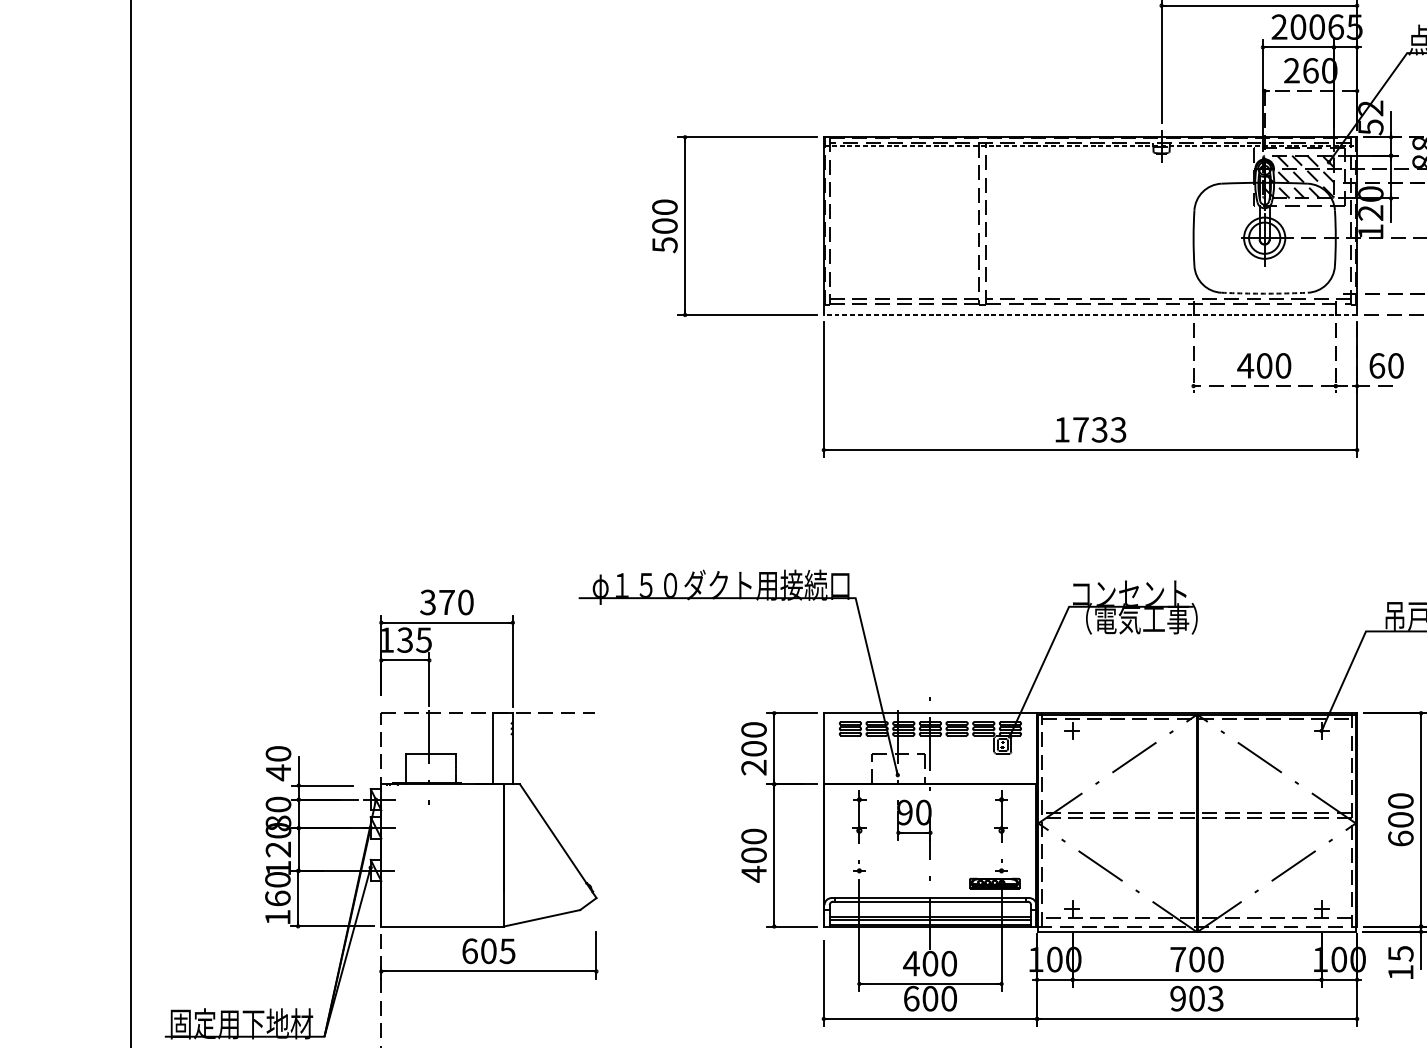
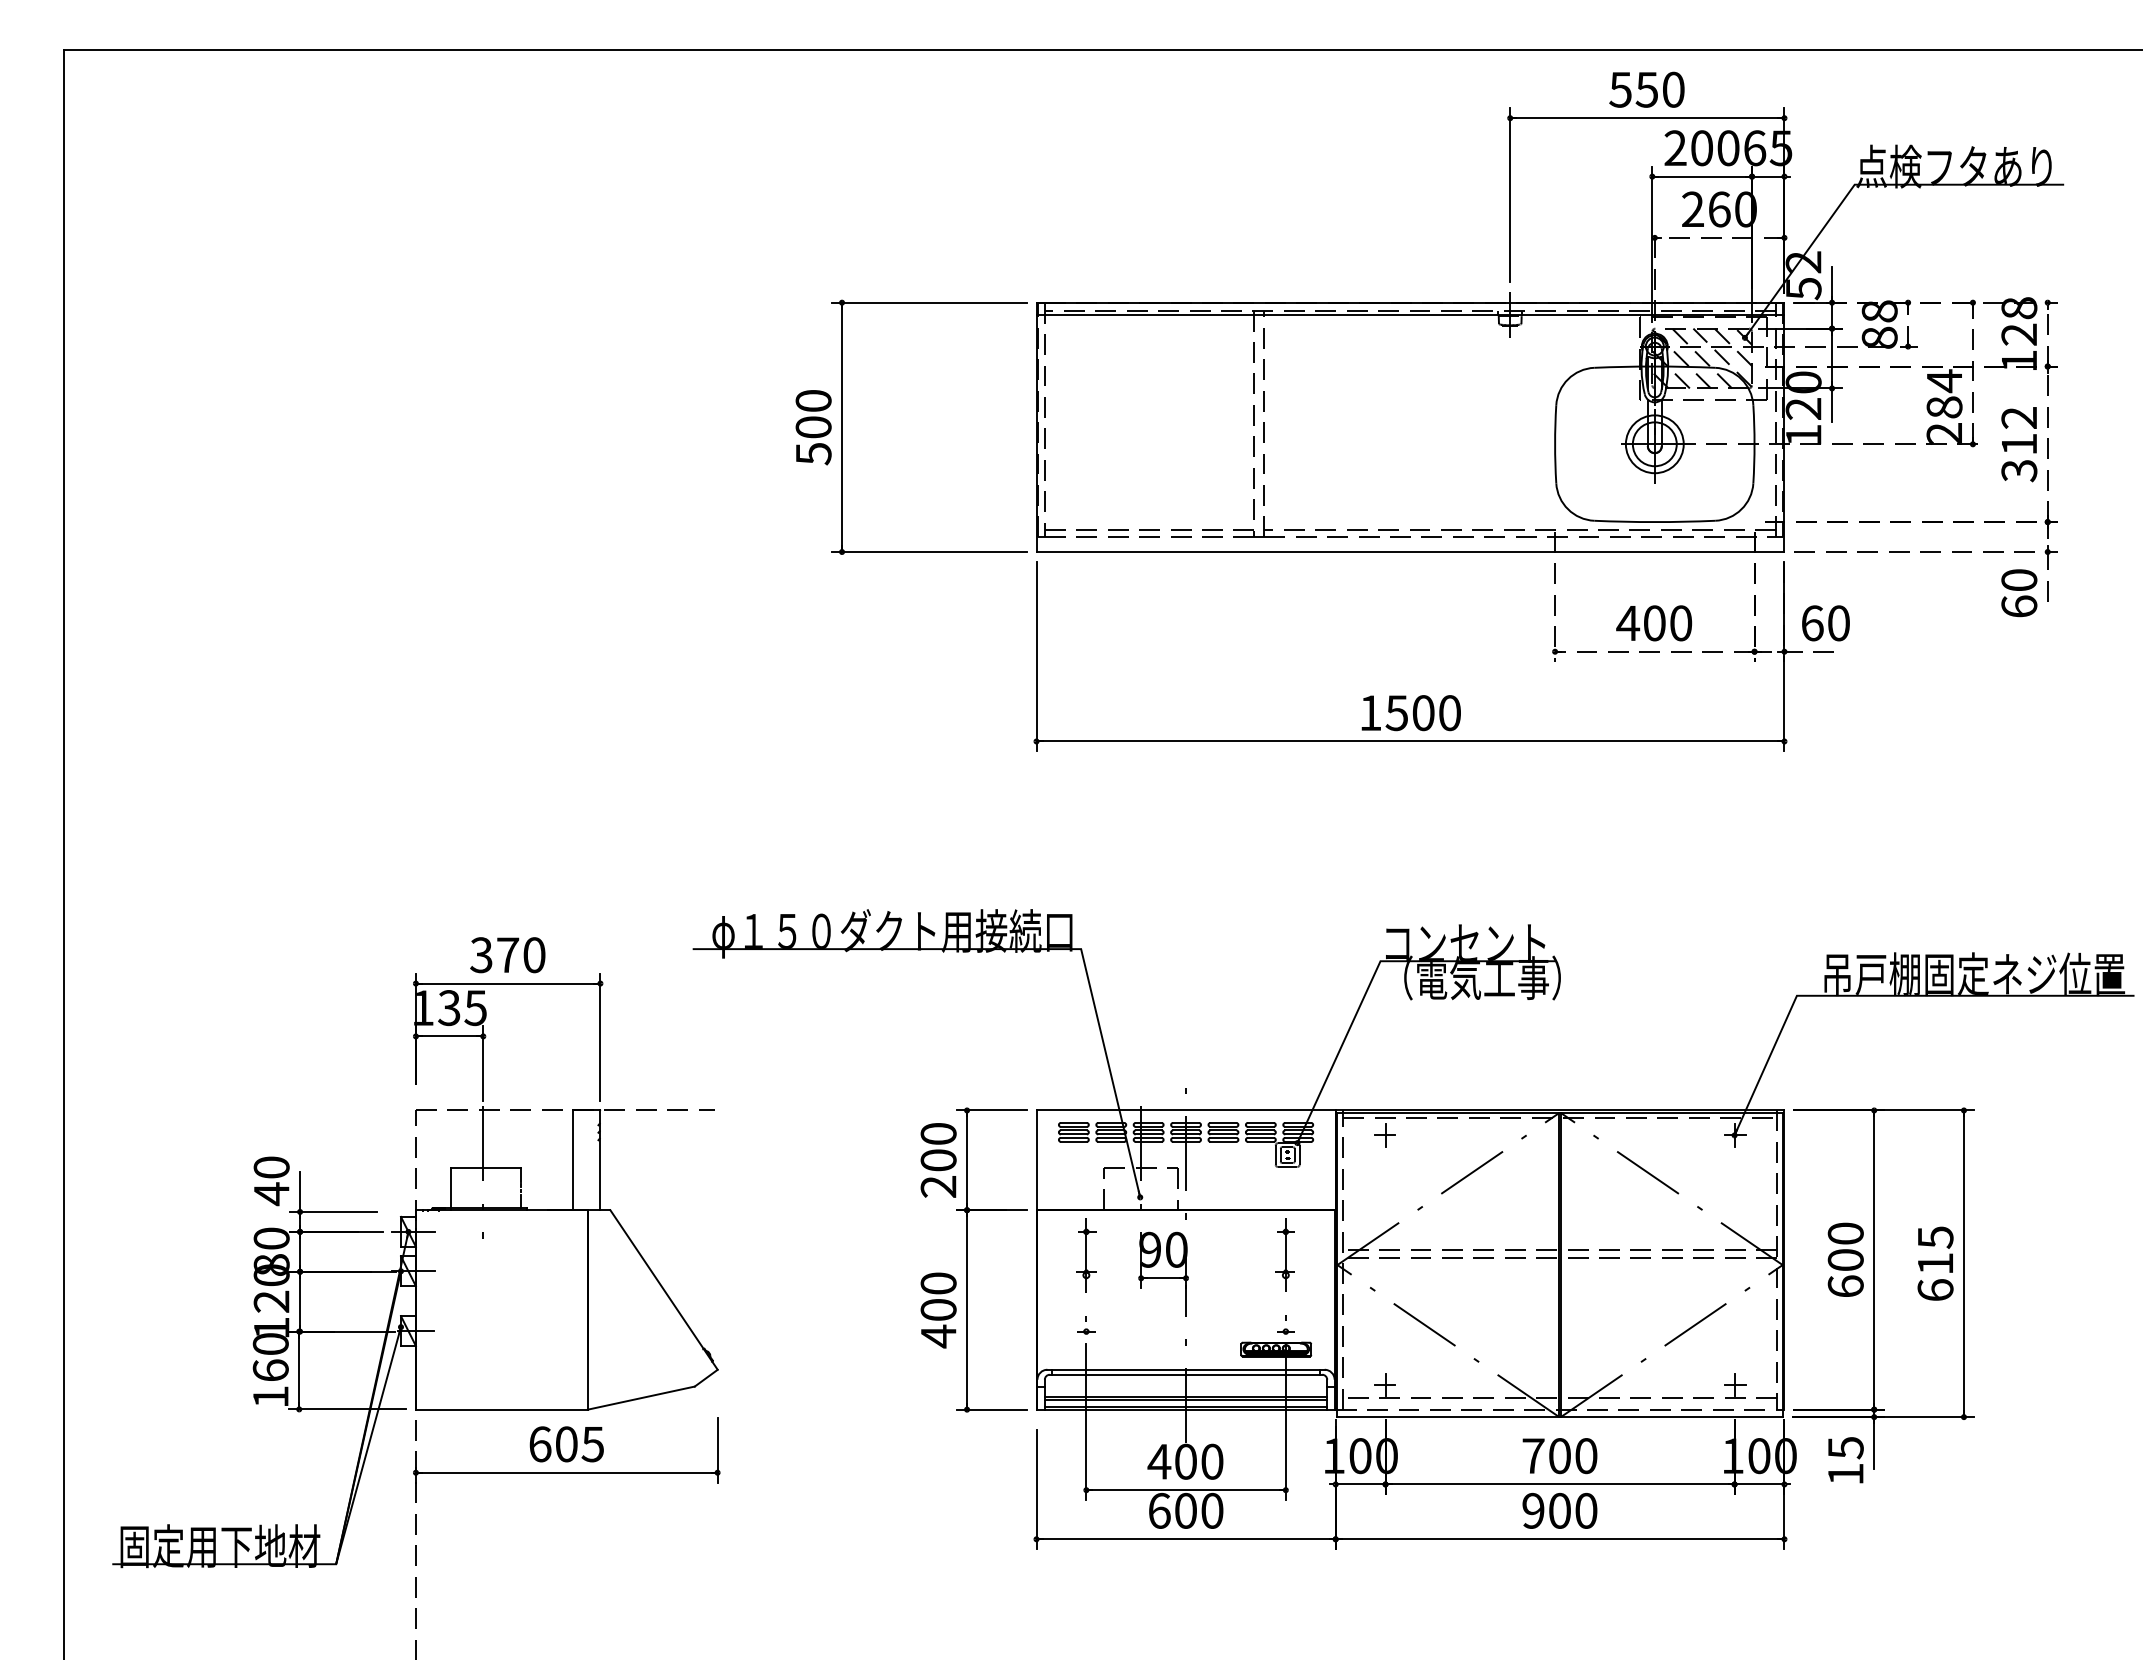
line: (1090, 146) -> (1410, 315), dashed -> solid
arc: (1264, 293) -> (1654, 522), dashed -> solid
line: (1090, 315) -> (1410, 552), dashed -> solid
text: (1099, 430) -> (1422, 713), 1733 -> 1500
text: (1215, 998) -> (1585, 1510), 903 -> 900

